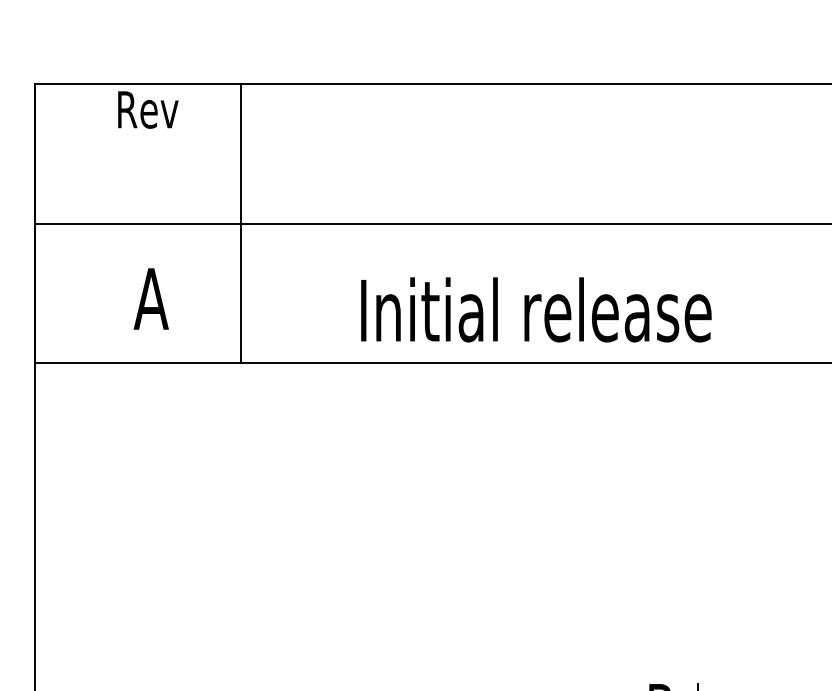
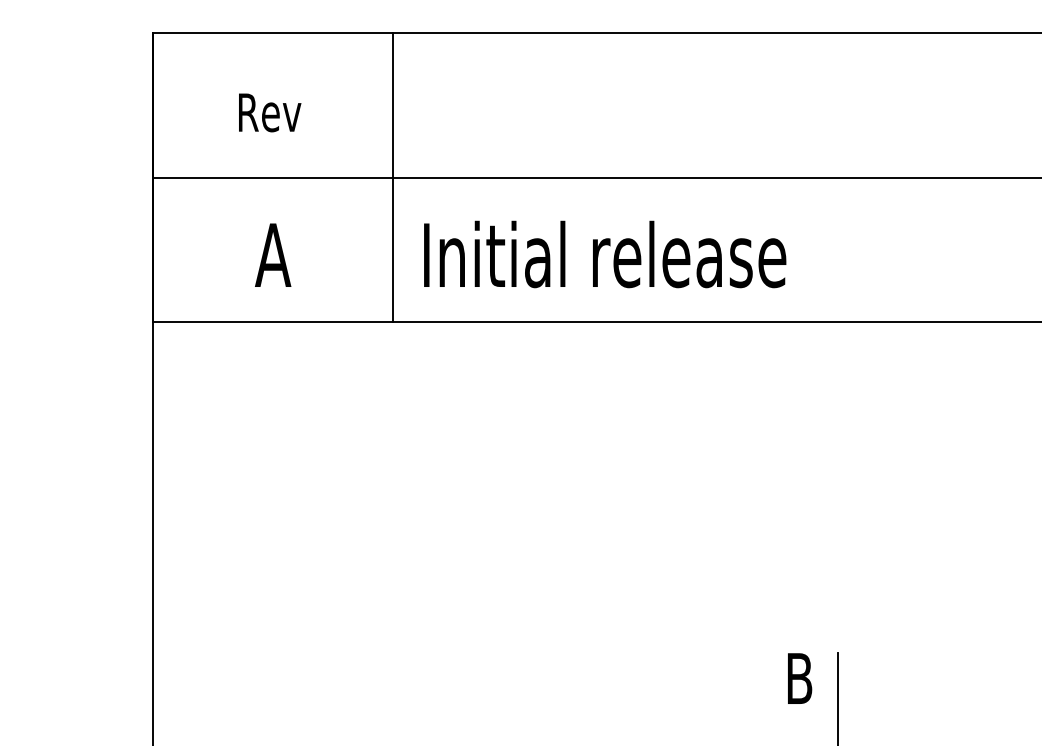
text: (148, 109) -> (270, 112), moved
line: (241, 223) -> (393, 177), moved
text: (536, 309) -> (605, 254), moved

